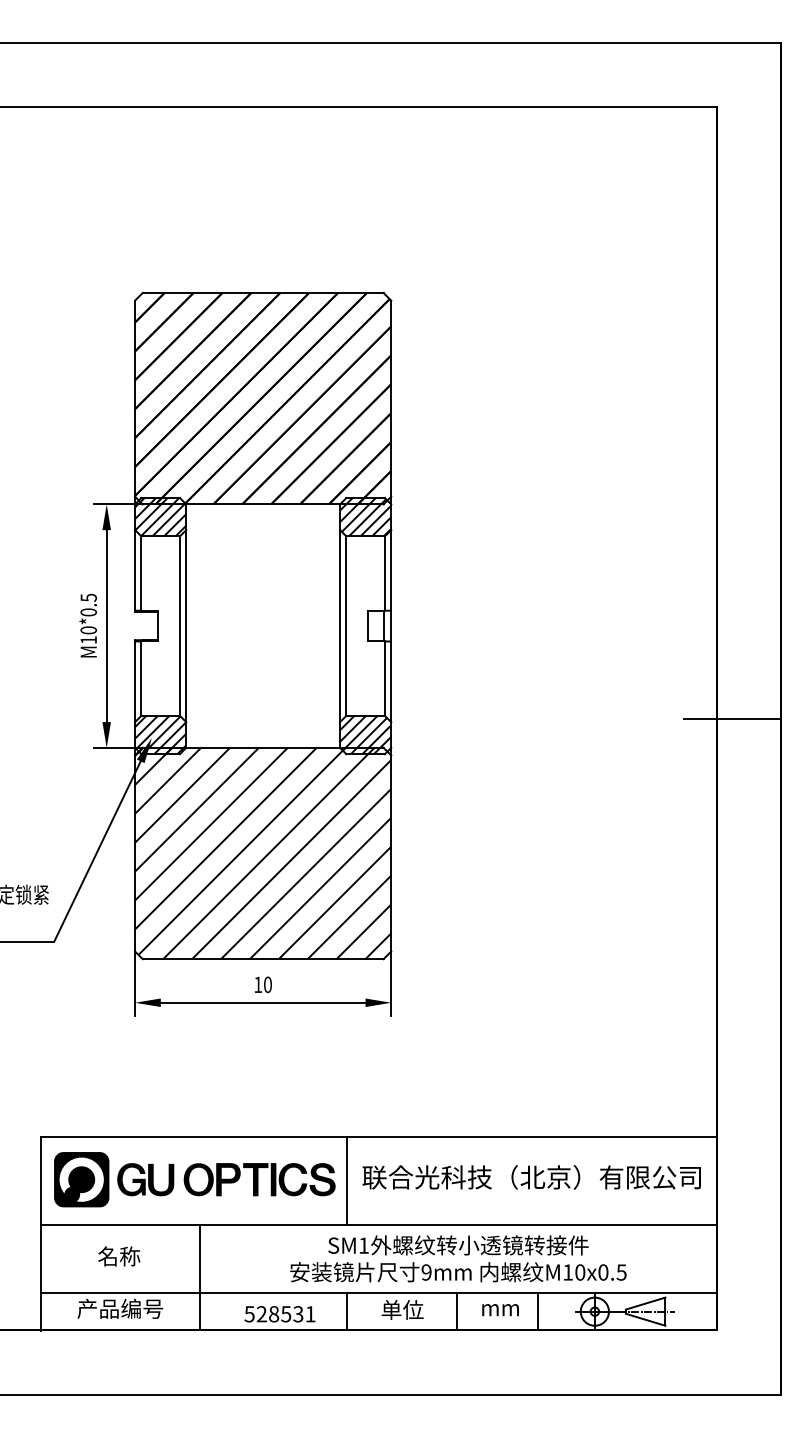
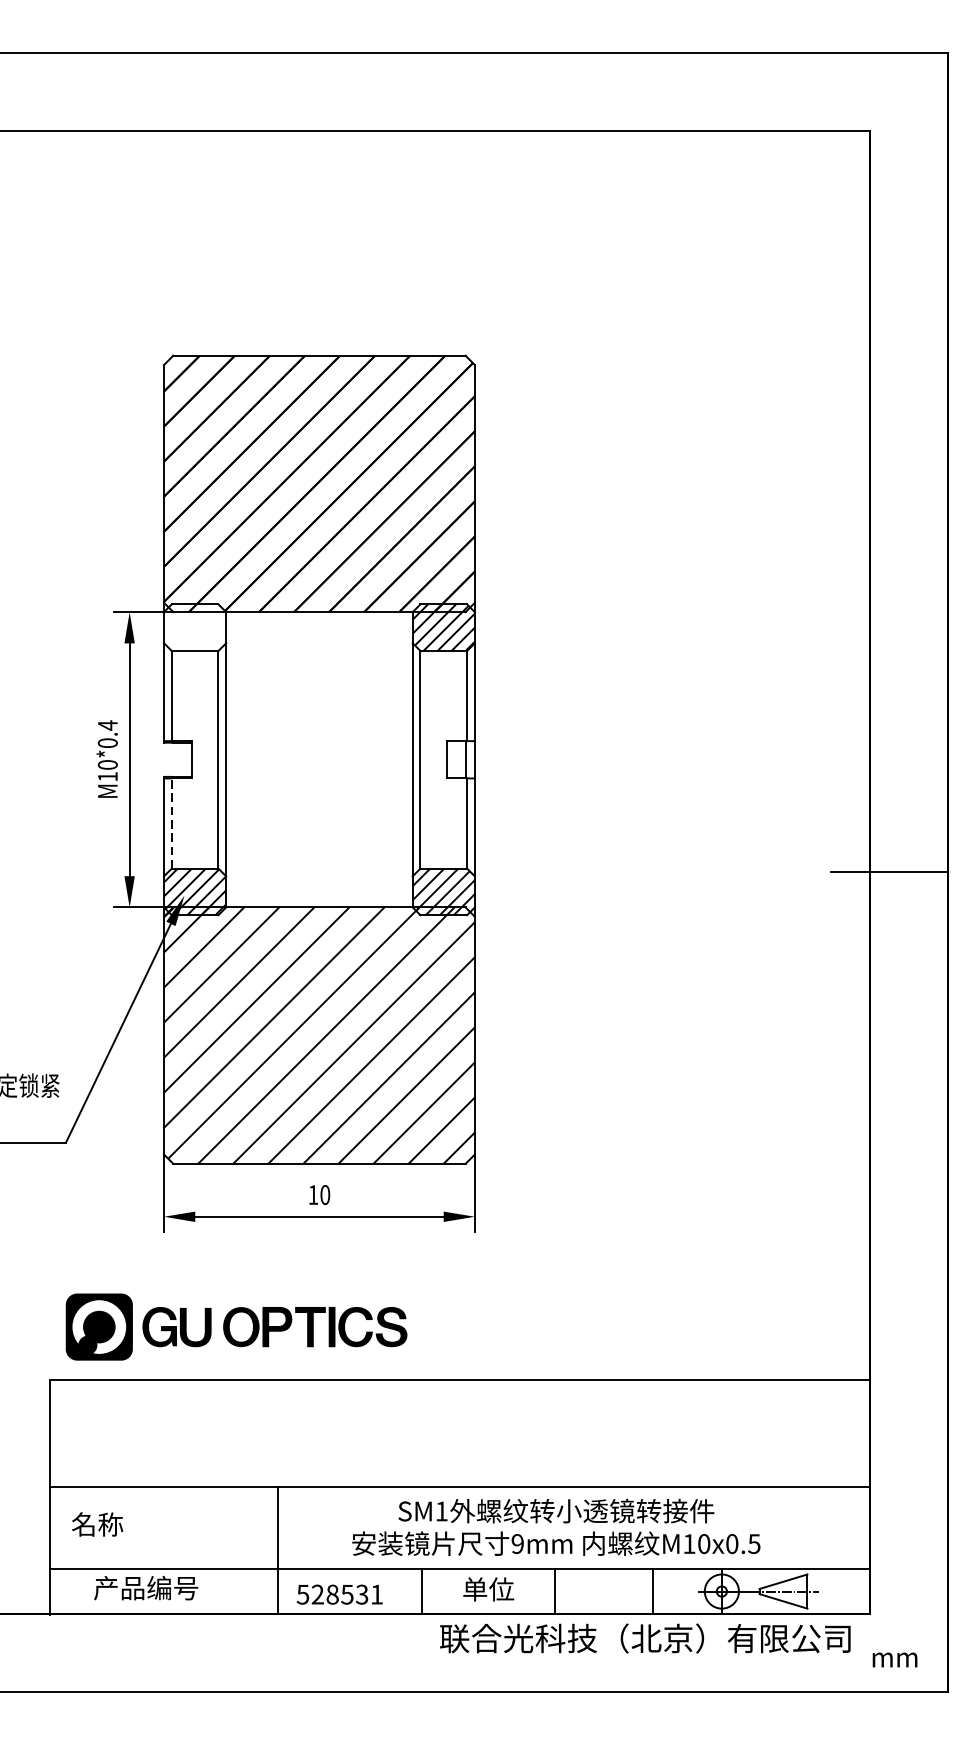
hatch: (160, 516) -> (194, 626), removed
text: (88, 597) -> (107, 725), M10*0.5 -> M10*0.4
line: (141, 678) -> (171, 823), solid -> dashed
text: (531, 1177) -> (645, 1638), moved
part: (194, 1179) -> (236, 1326), moved
line: (347, 1180) -> (421, 1432), removed
text: (119, 1256) -> (97, 1524), moved
line: (200, 1277) -> (278, 1550), moved
text: (500, 1310) -> (894, 1660), moved

